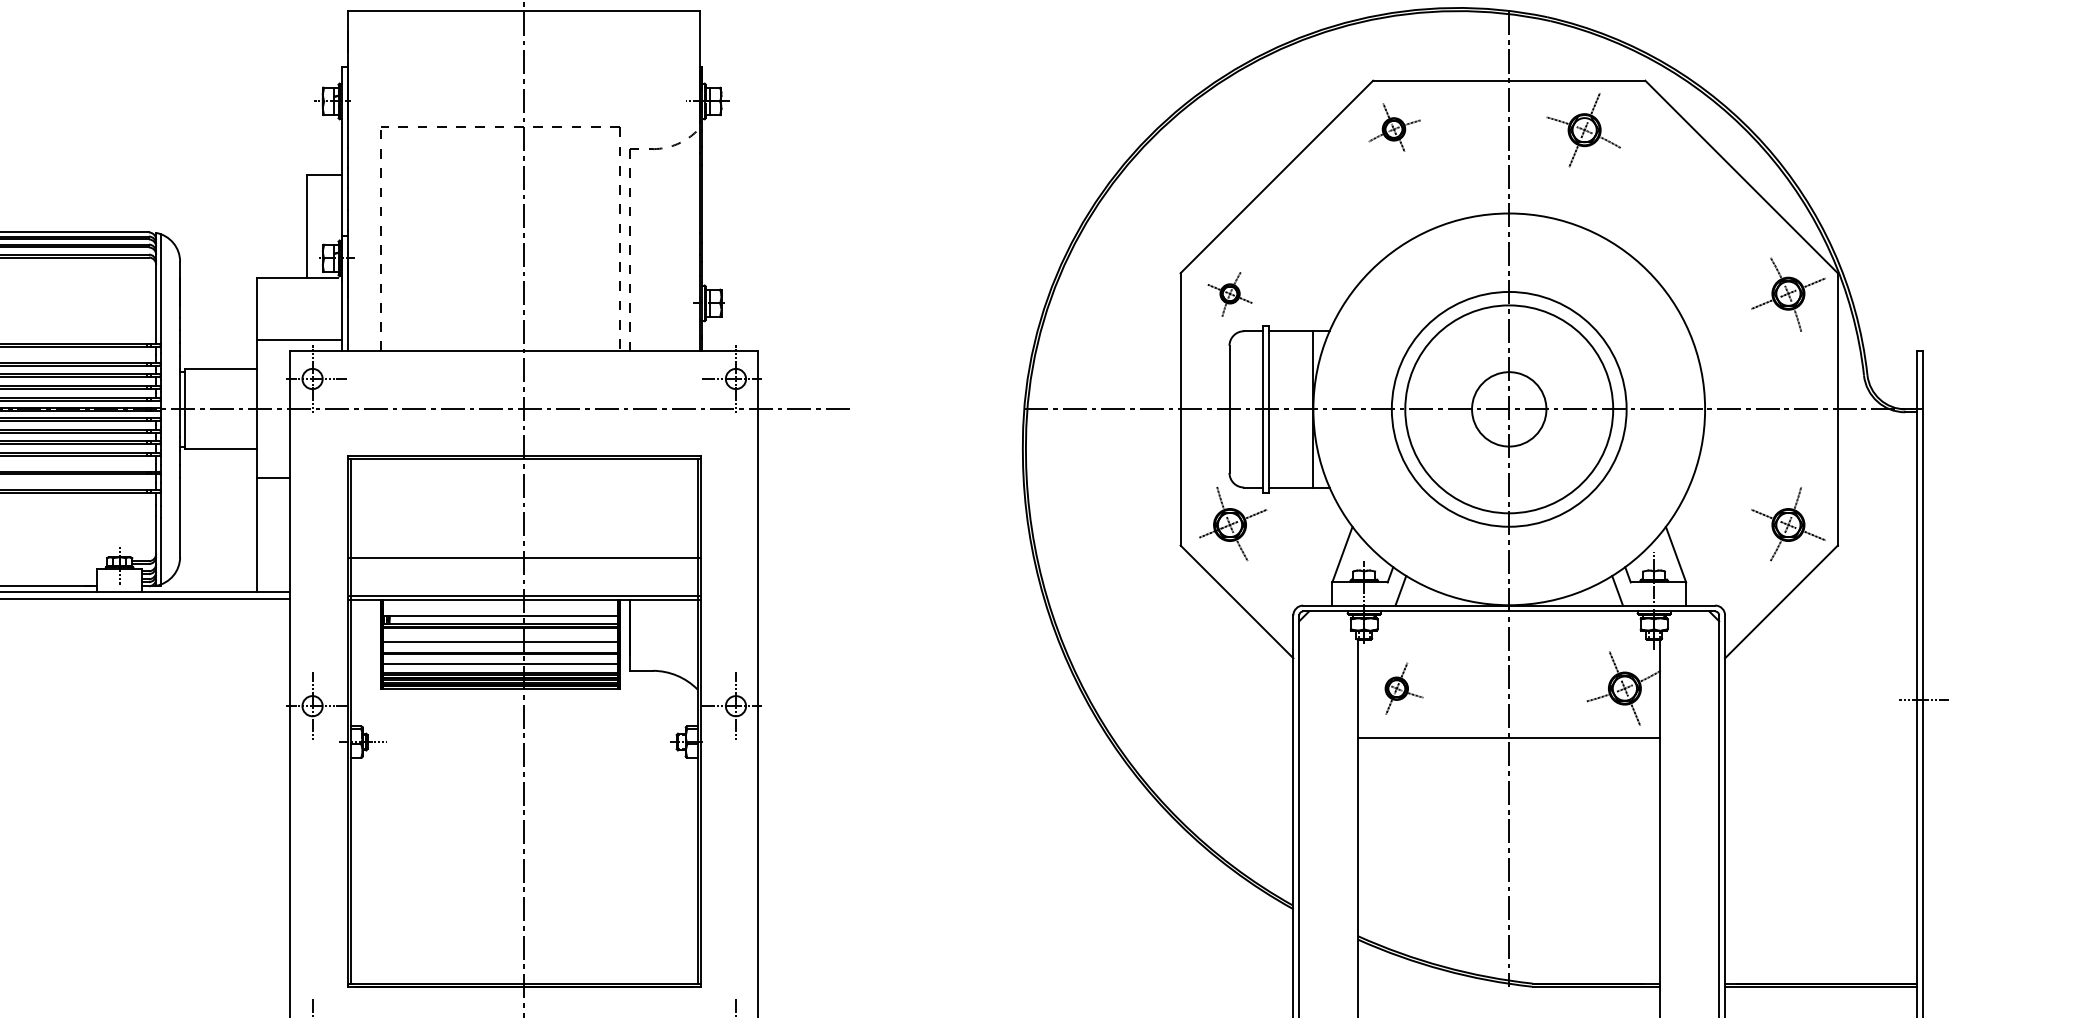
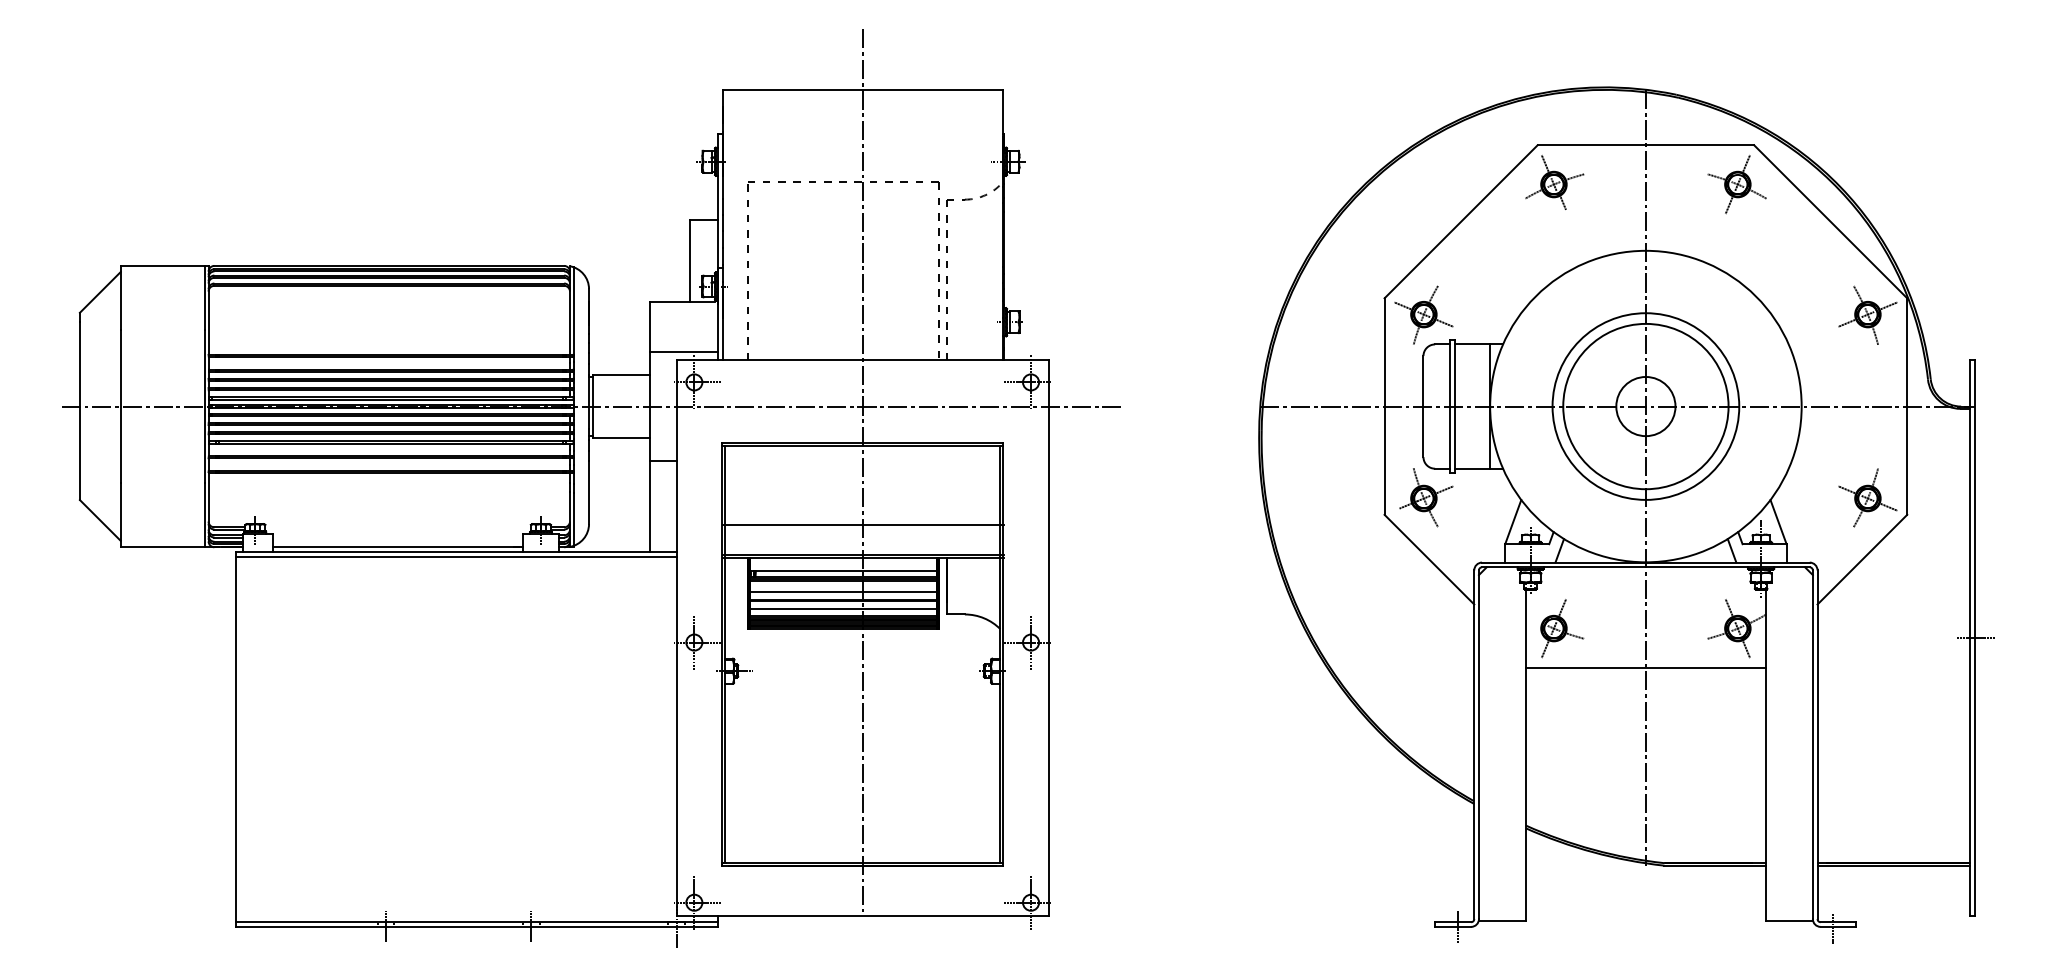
part: (1394, 127) -> (1554, 182), size x1.43
part: (1582, 130) -> (1736, 184), moved
part: (1229, 293) -> (1423, 314), size x1.67
part: (1404, 688) -> (1562, 628), size x1.43

